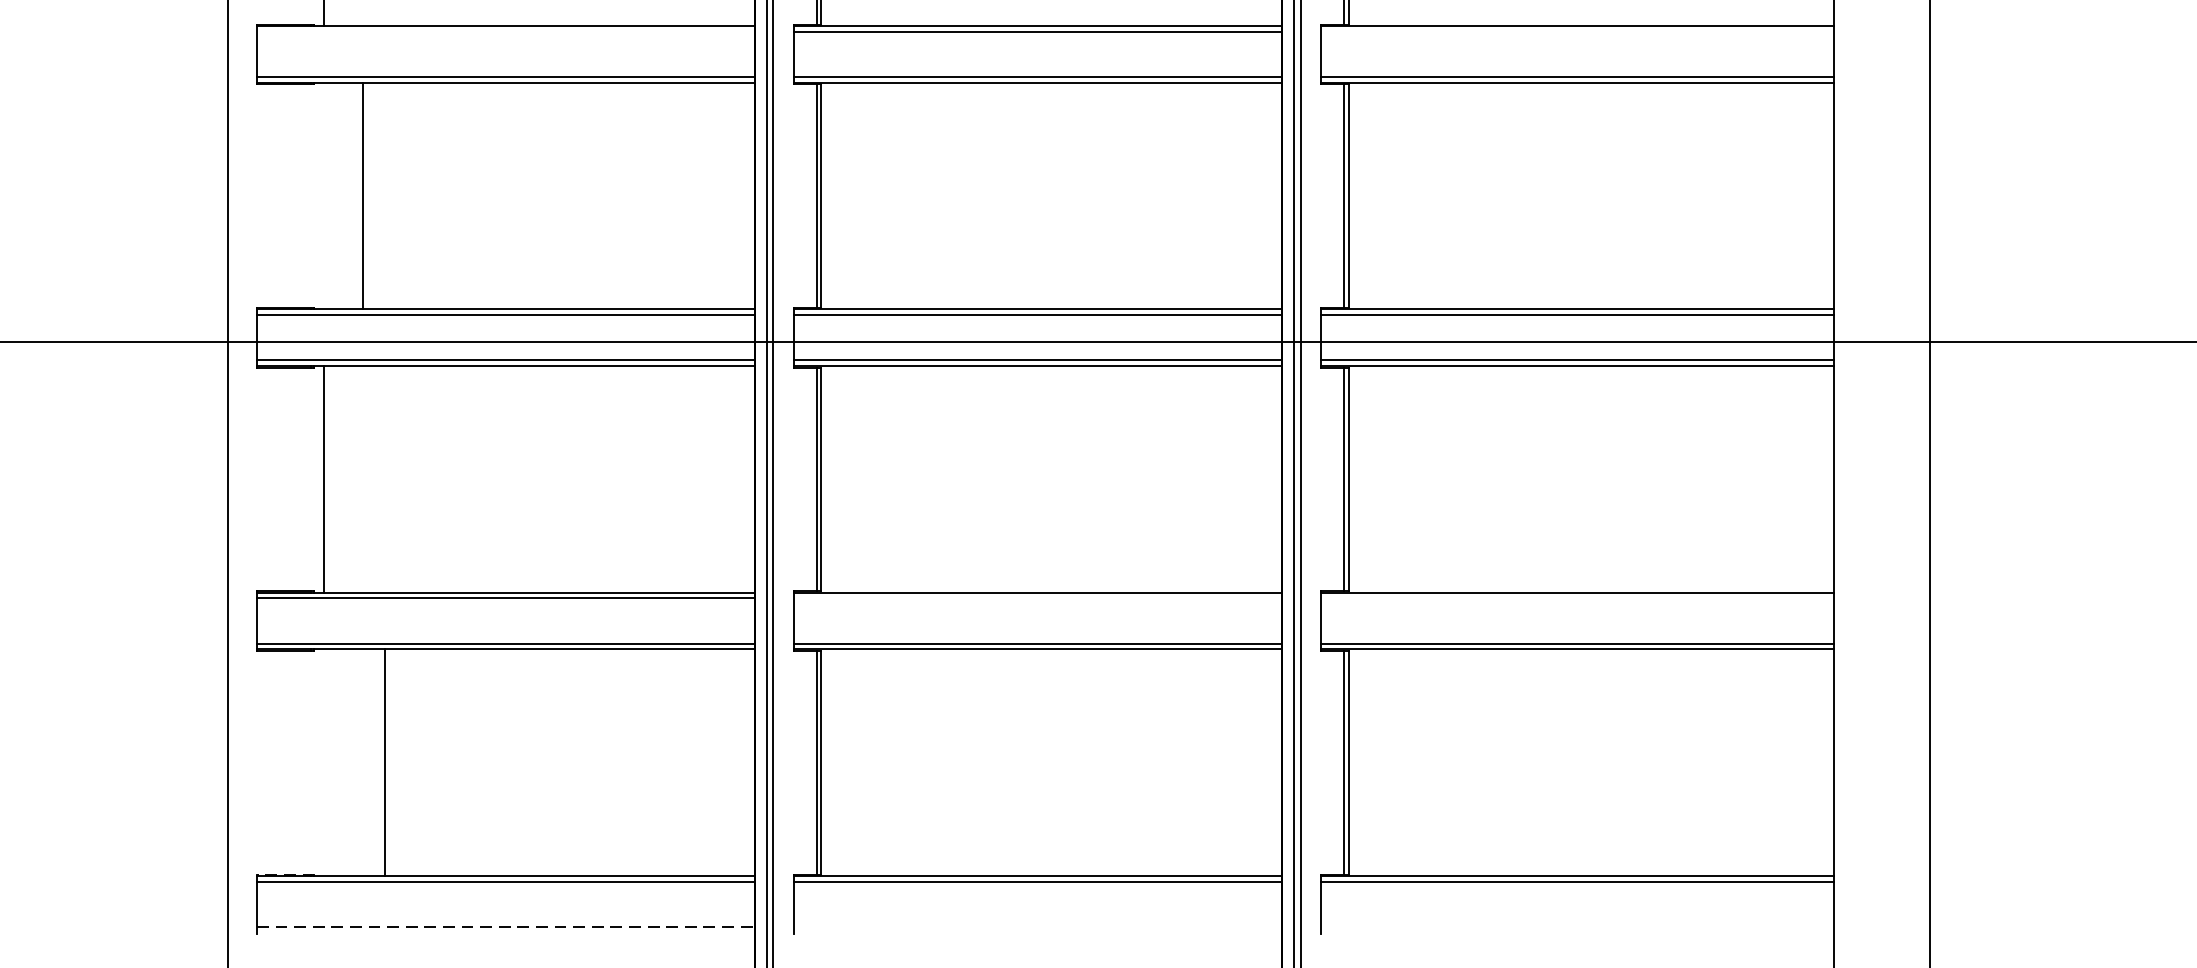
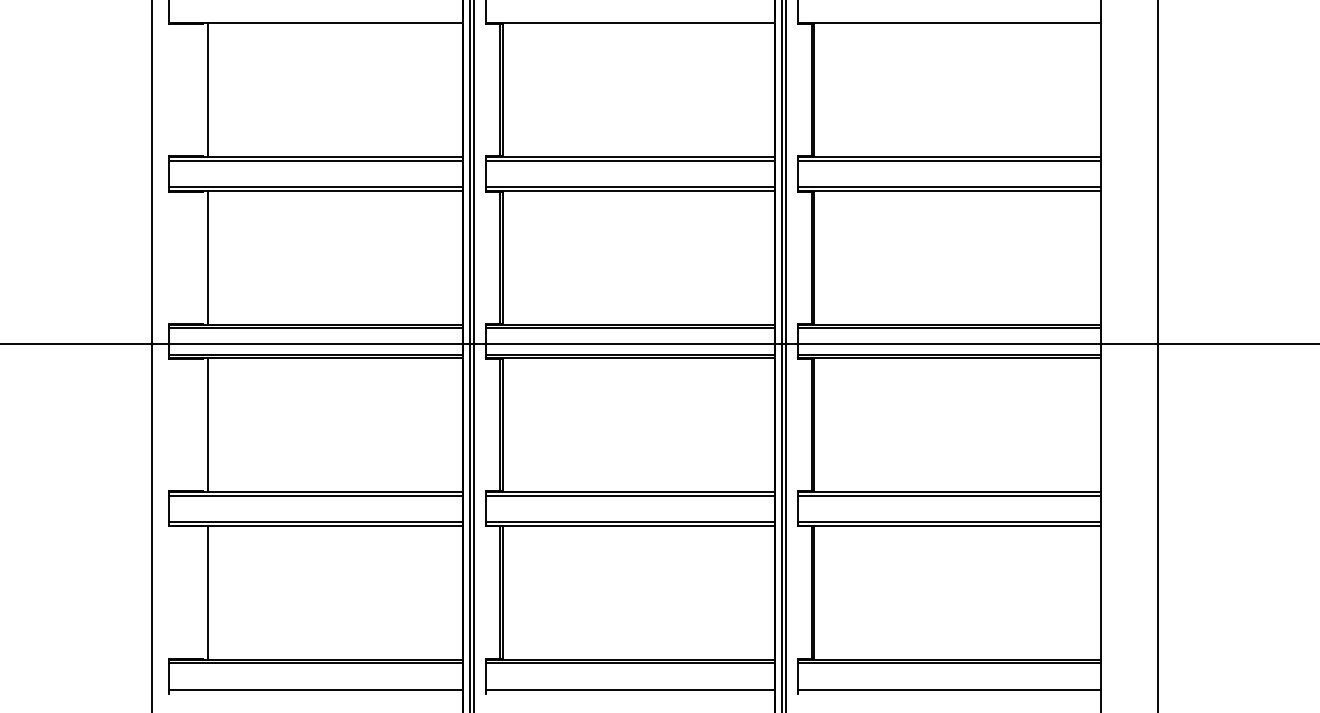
line: (504, 31) -> (315, 160), added
line: (1577, 31) -> (949, 160), added
line: (362, 195) -> (208, 257), moved
line: (1037, 598) -> (630, 495), added
line: (1577, 598) -> (949, 495), added
line: (384, 762) -> (208, 592), moved
line: (284, 874) -> (185, 658), dashed -> solid
line: (506, 926) -> (316, 689), dashed -> solid
line: (1037, 926) -> (630, 689), added
line: (1577, 926) -> (949, 689), added

